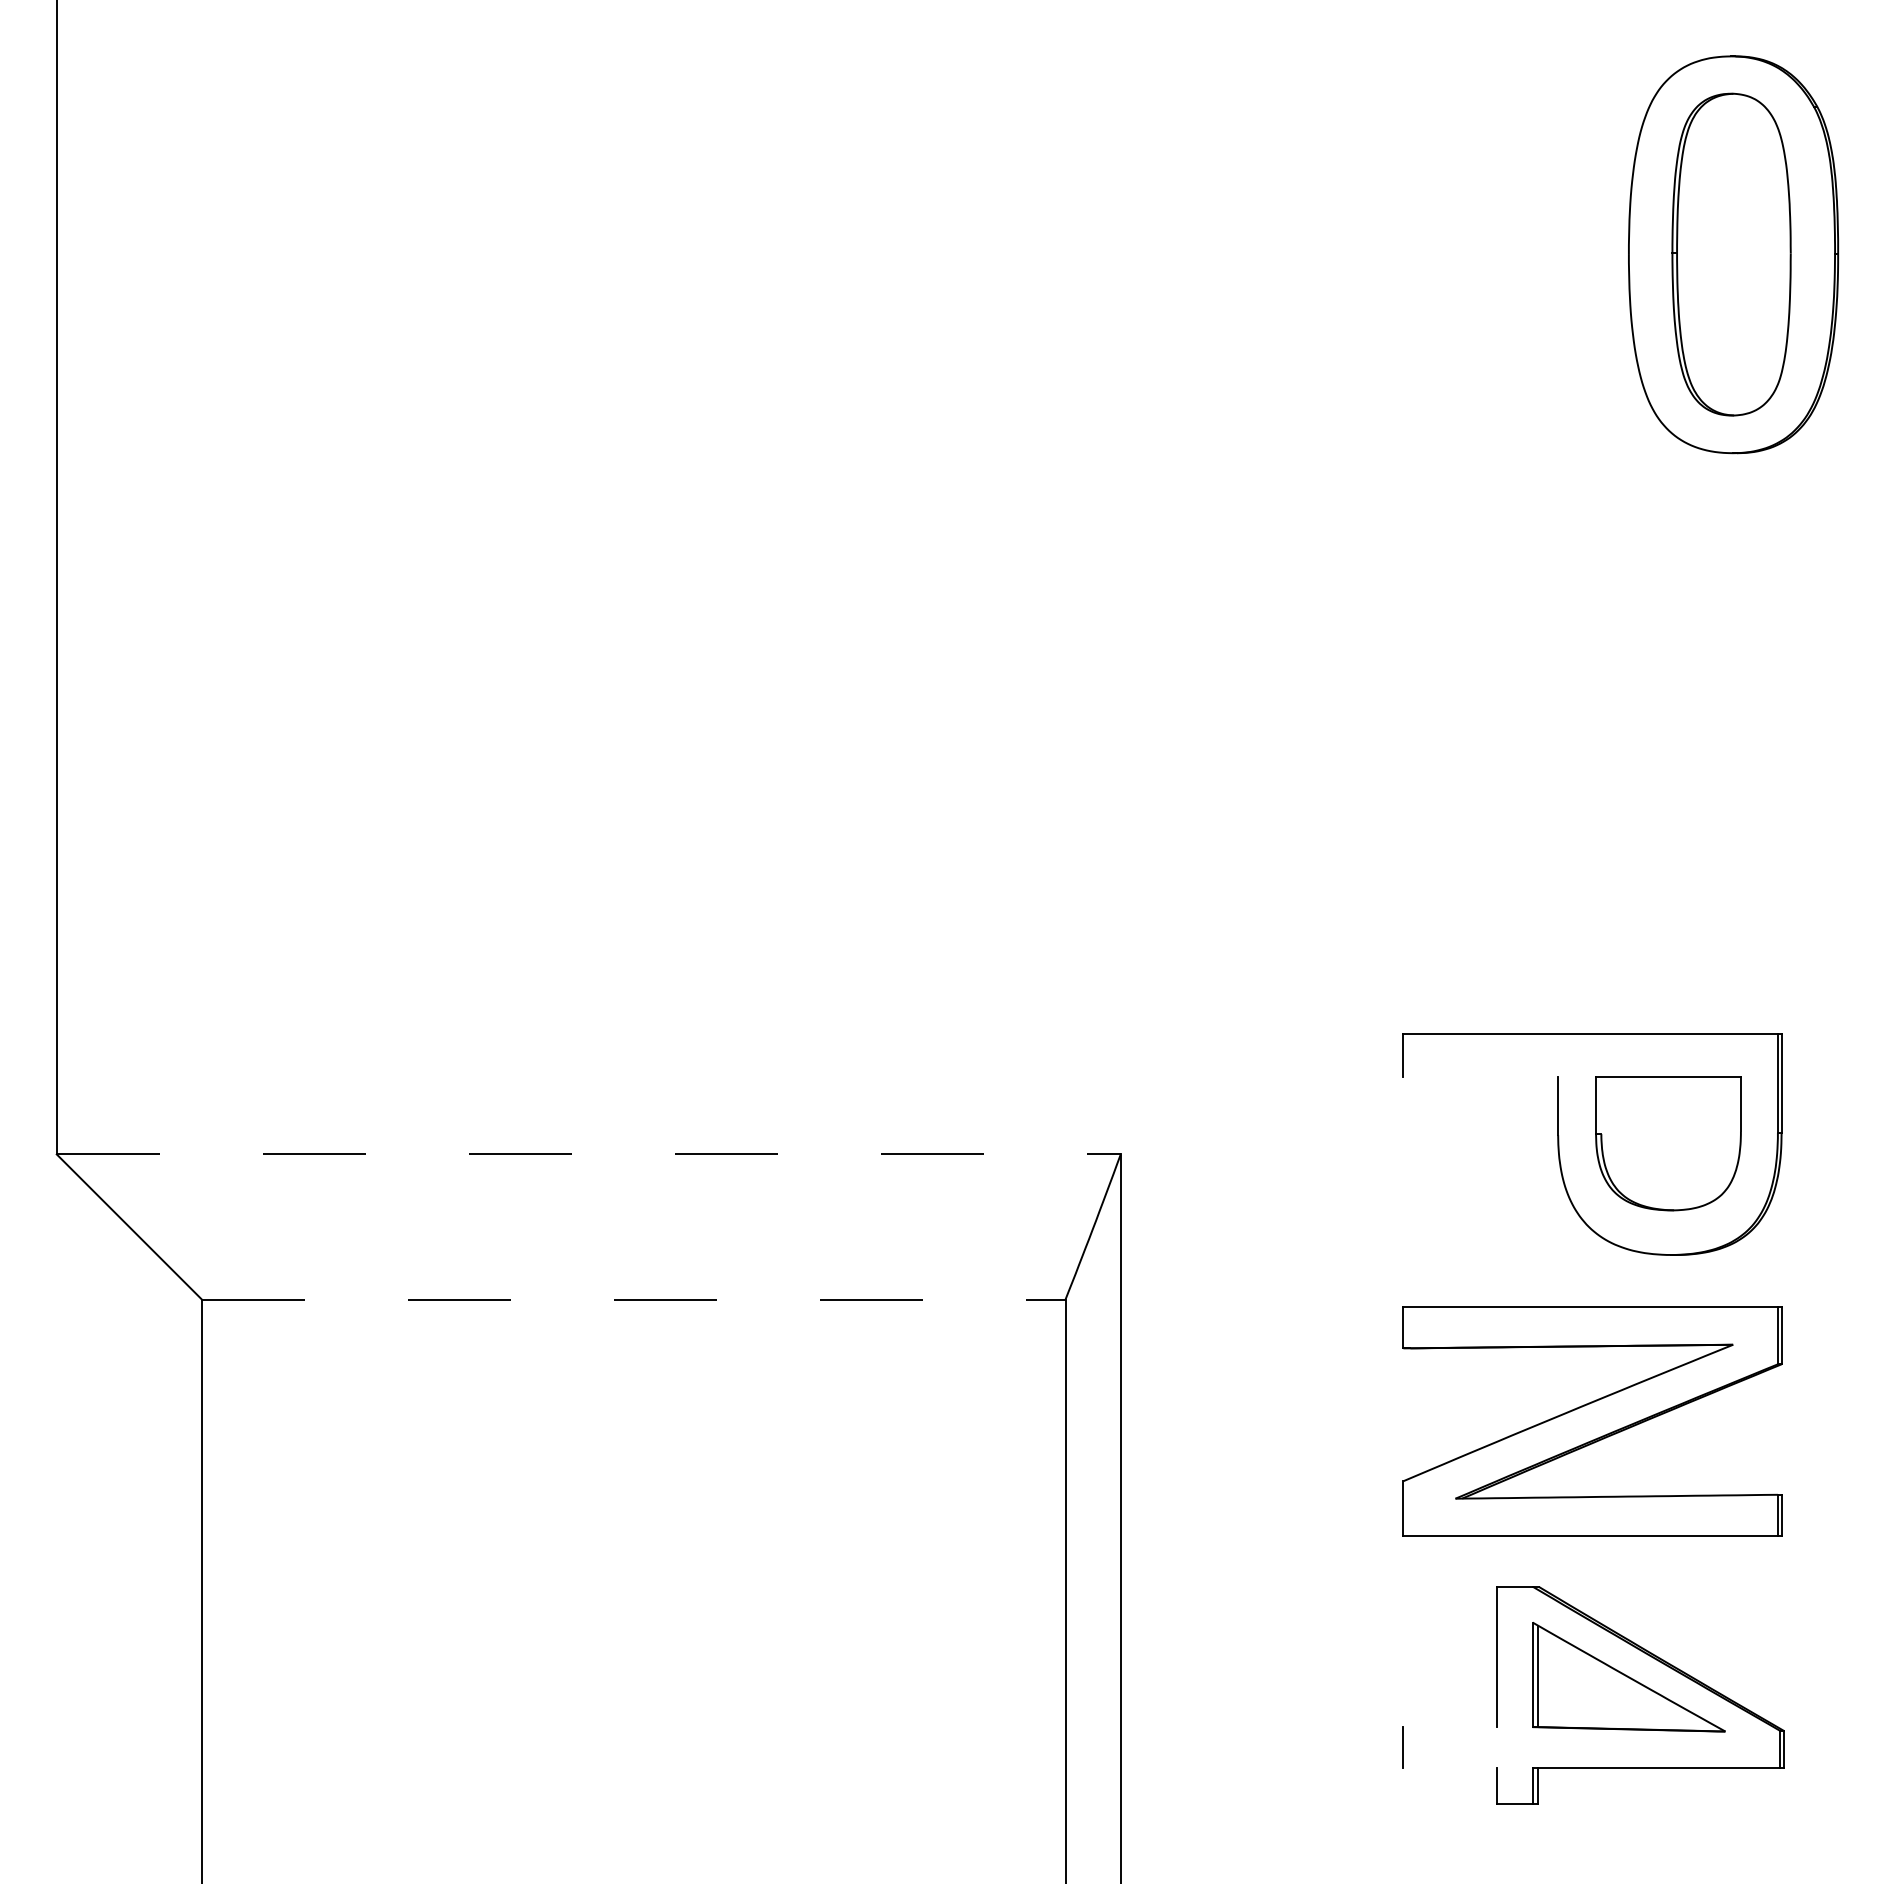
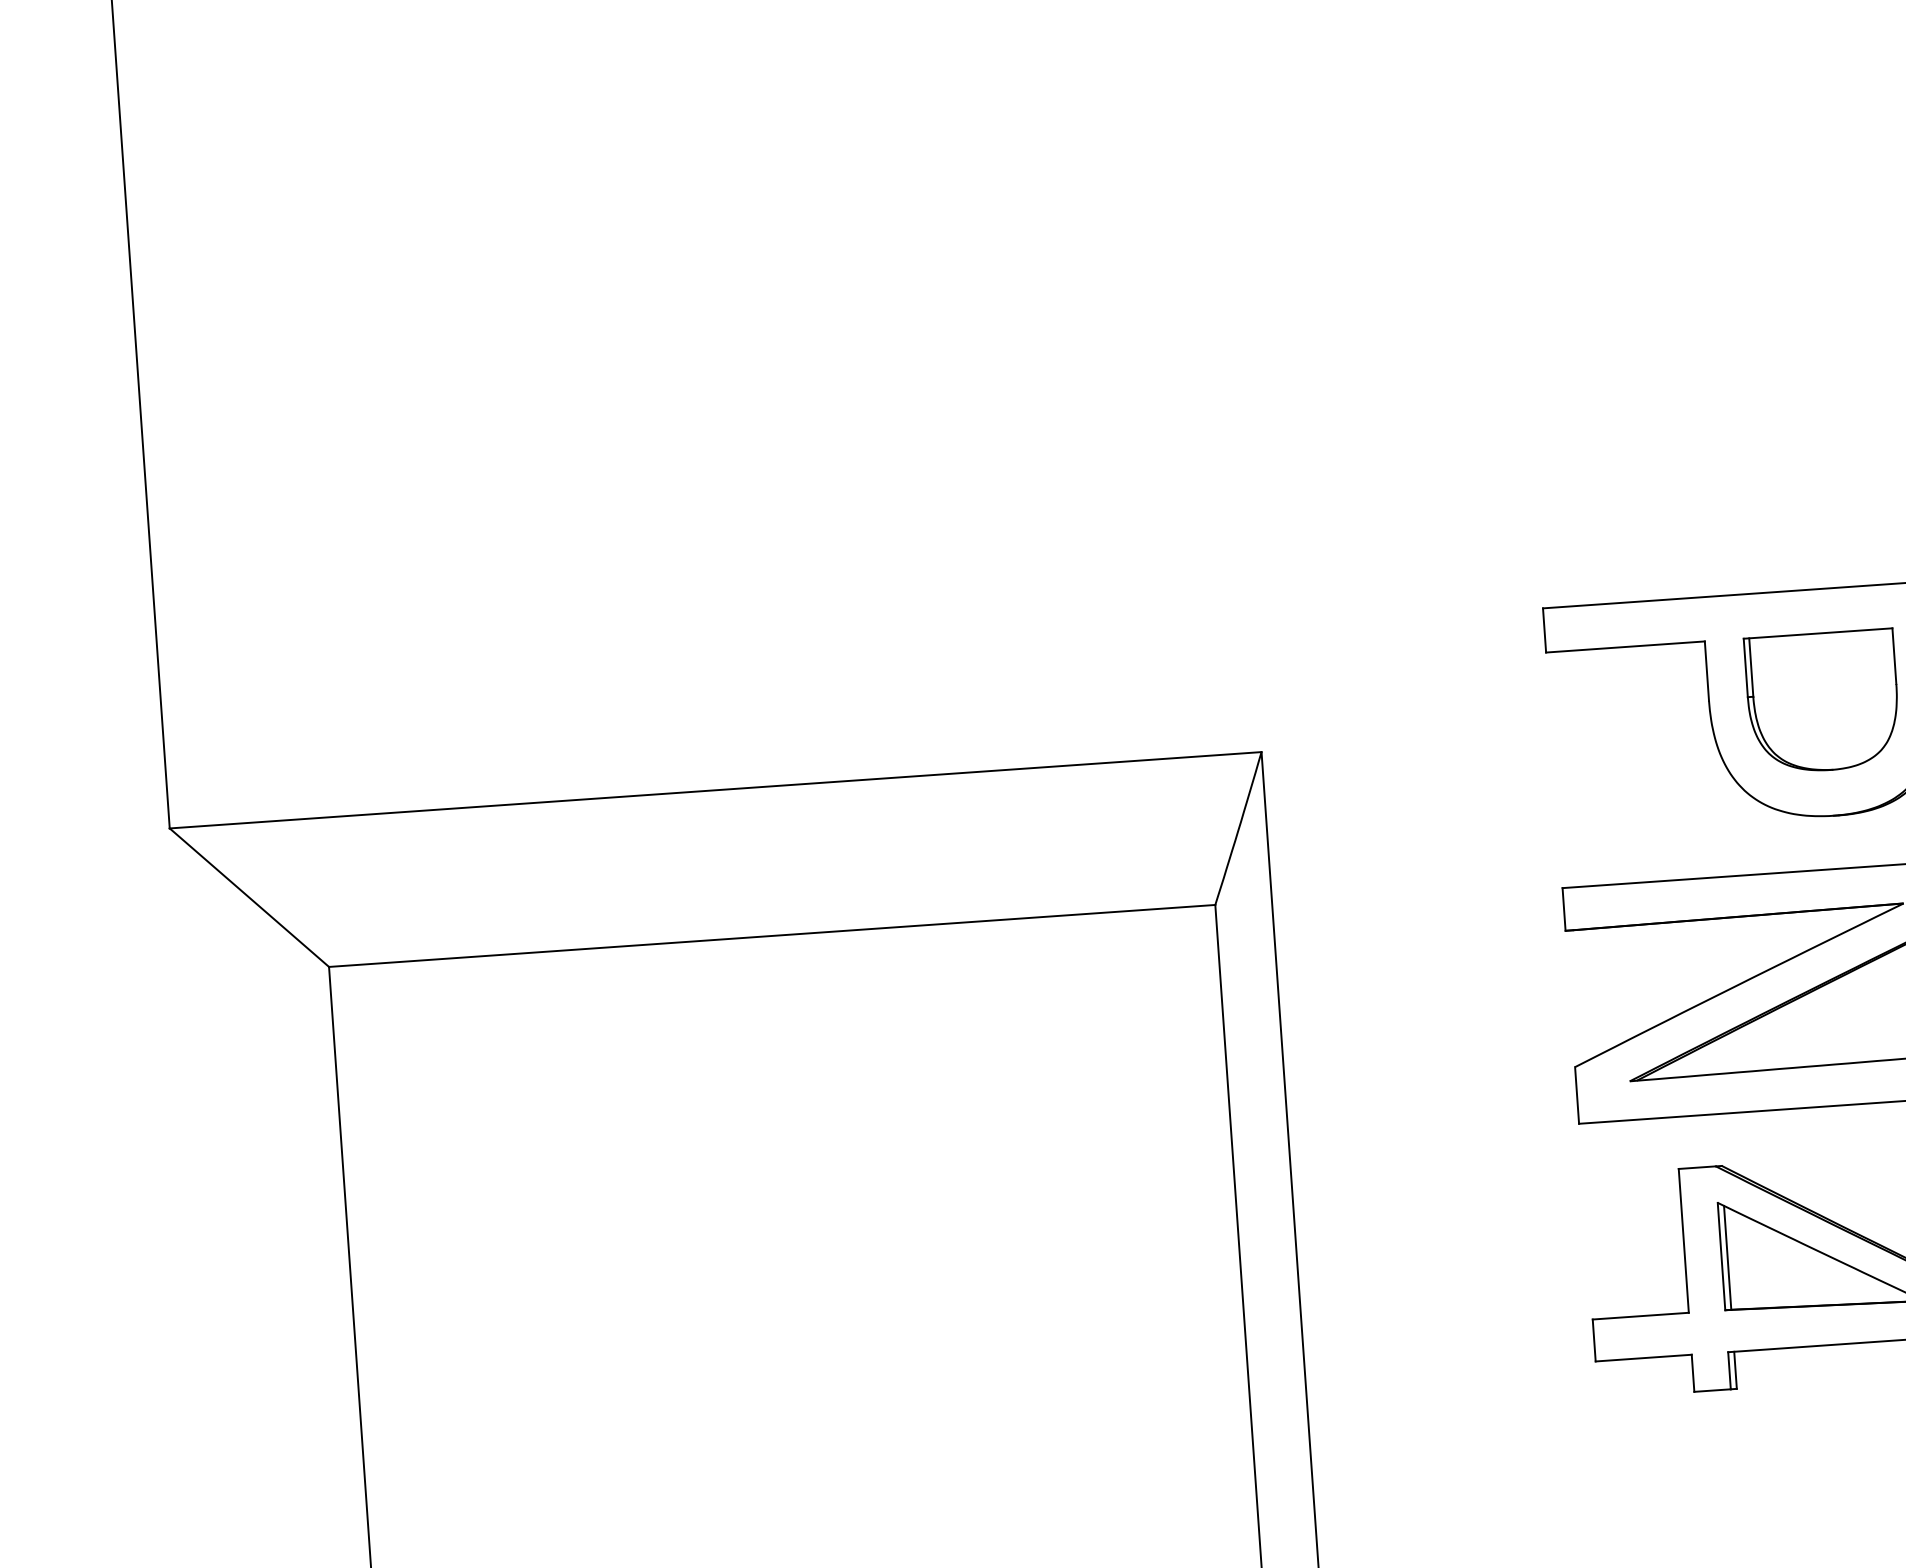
line: (1480, 1077) -> (1625, 647), added
line: (1601, 1105) -> (1751, 667), added
line: (588, 1154) -> (715, 790), dashed -> solid
line: (633, 1299) -> (771, 935), dashed -> solid
line: (1450, 1727) -> (1641, 1316), added
line: (1450, 1768) -> (1644, 1358), added

